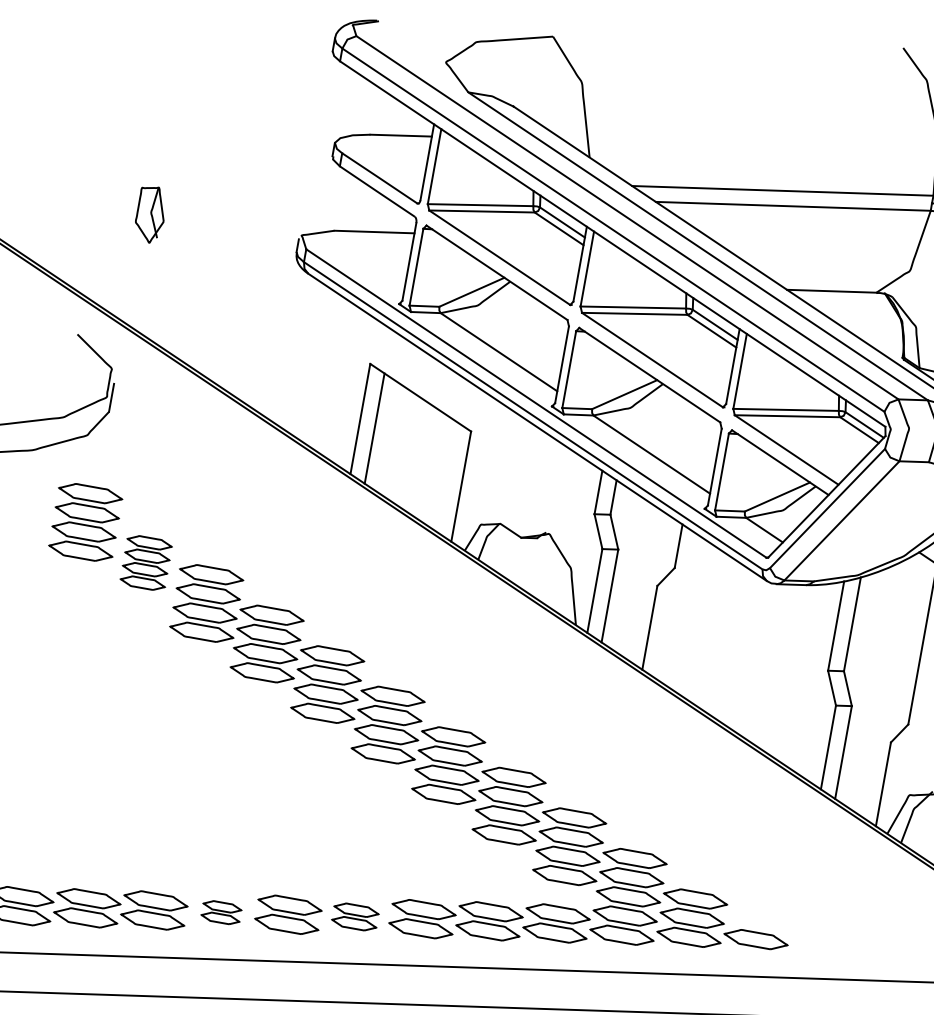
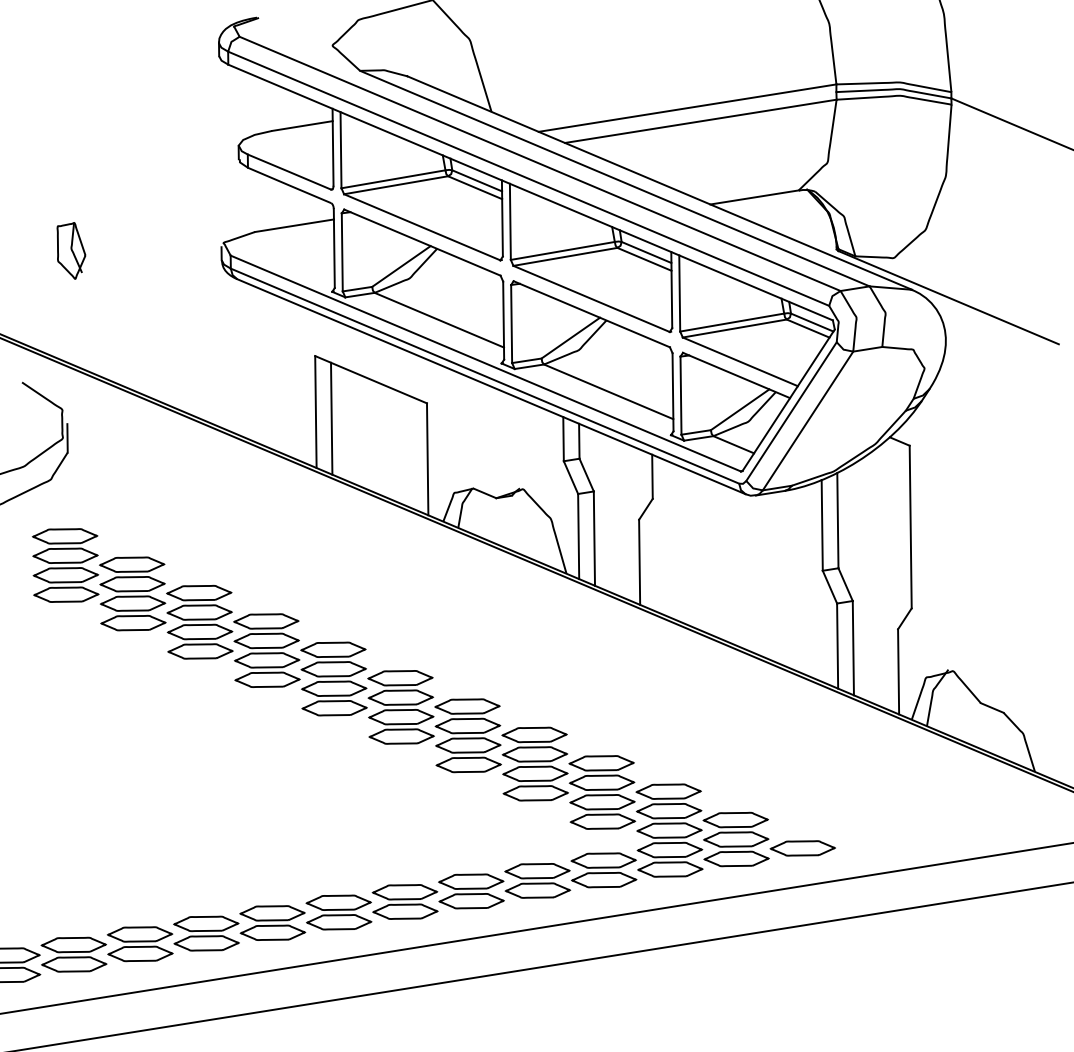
part: (145, 562) -> (132, 593), size x1.43
part: (221, 912) -> (272, 922), size x1.67
part: (354, 916) -> (404, 901), size x1.43

